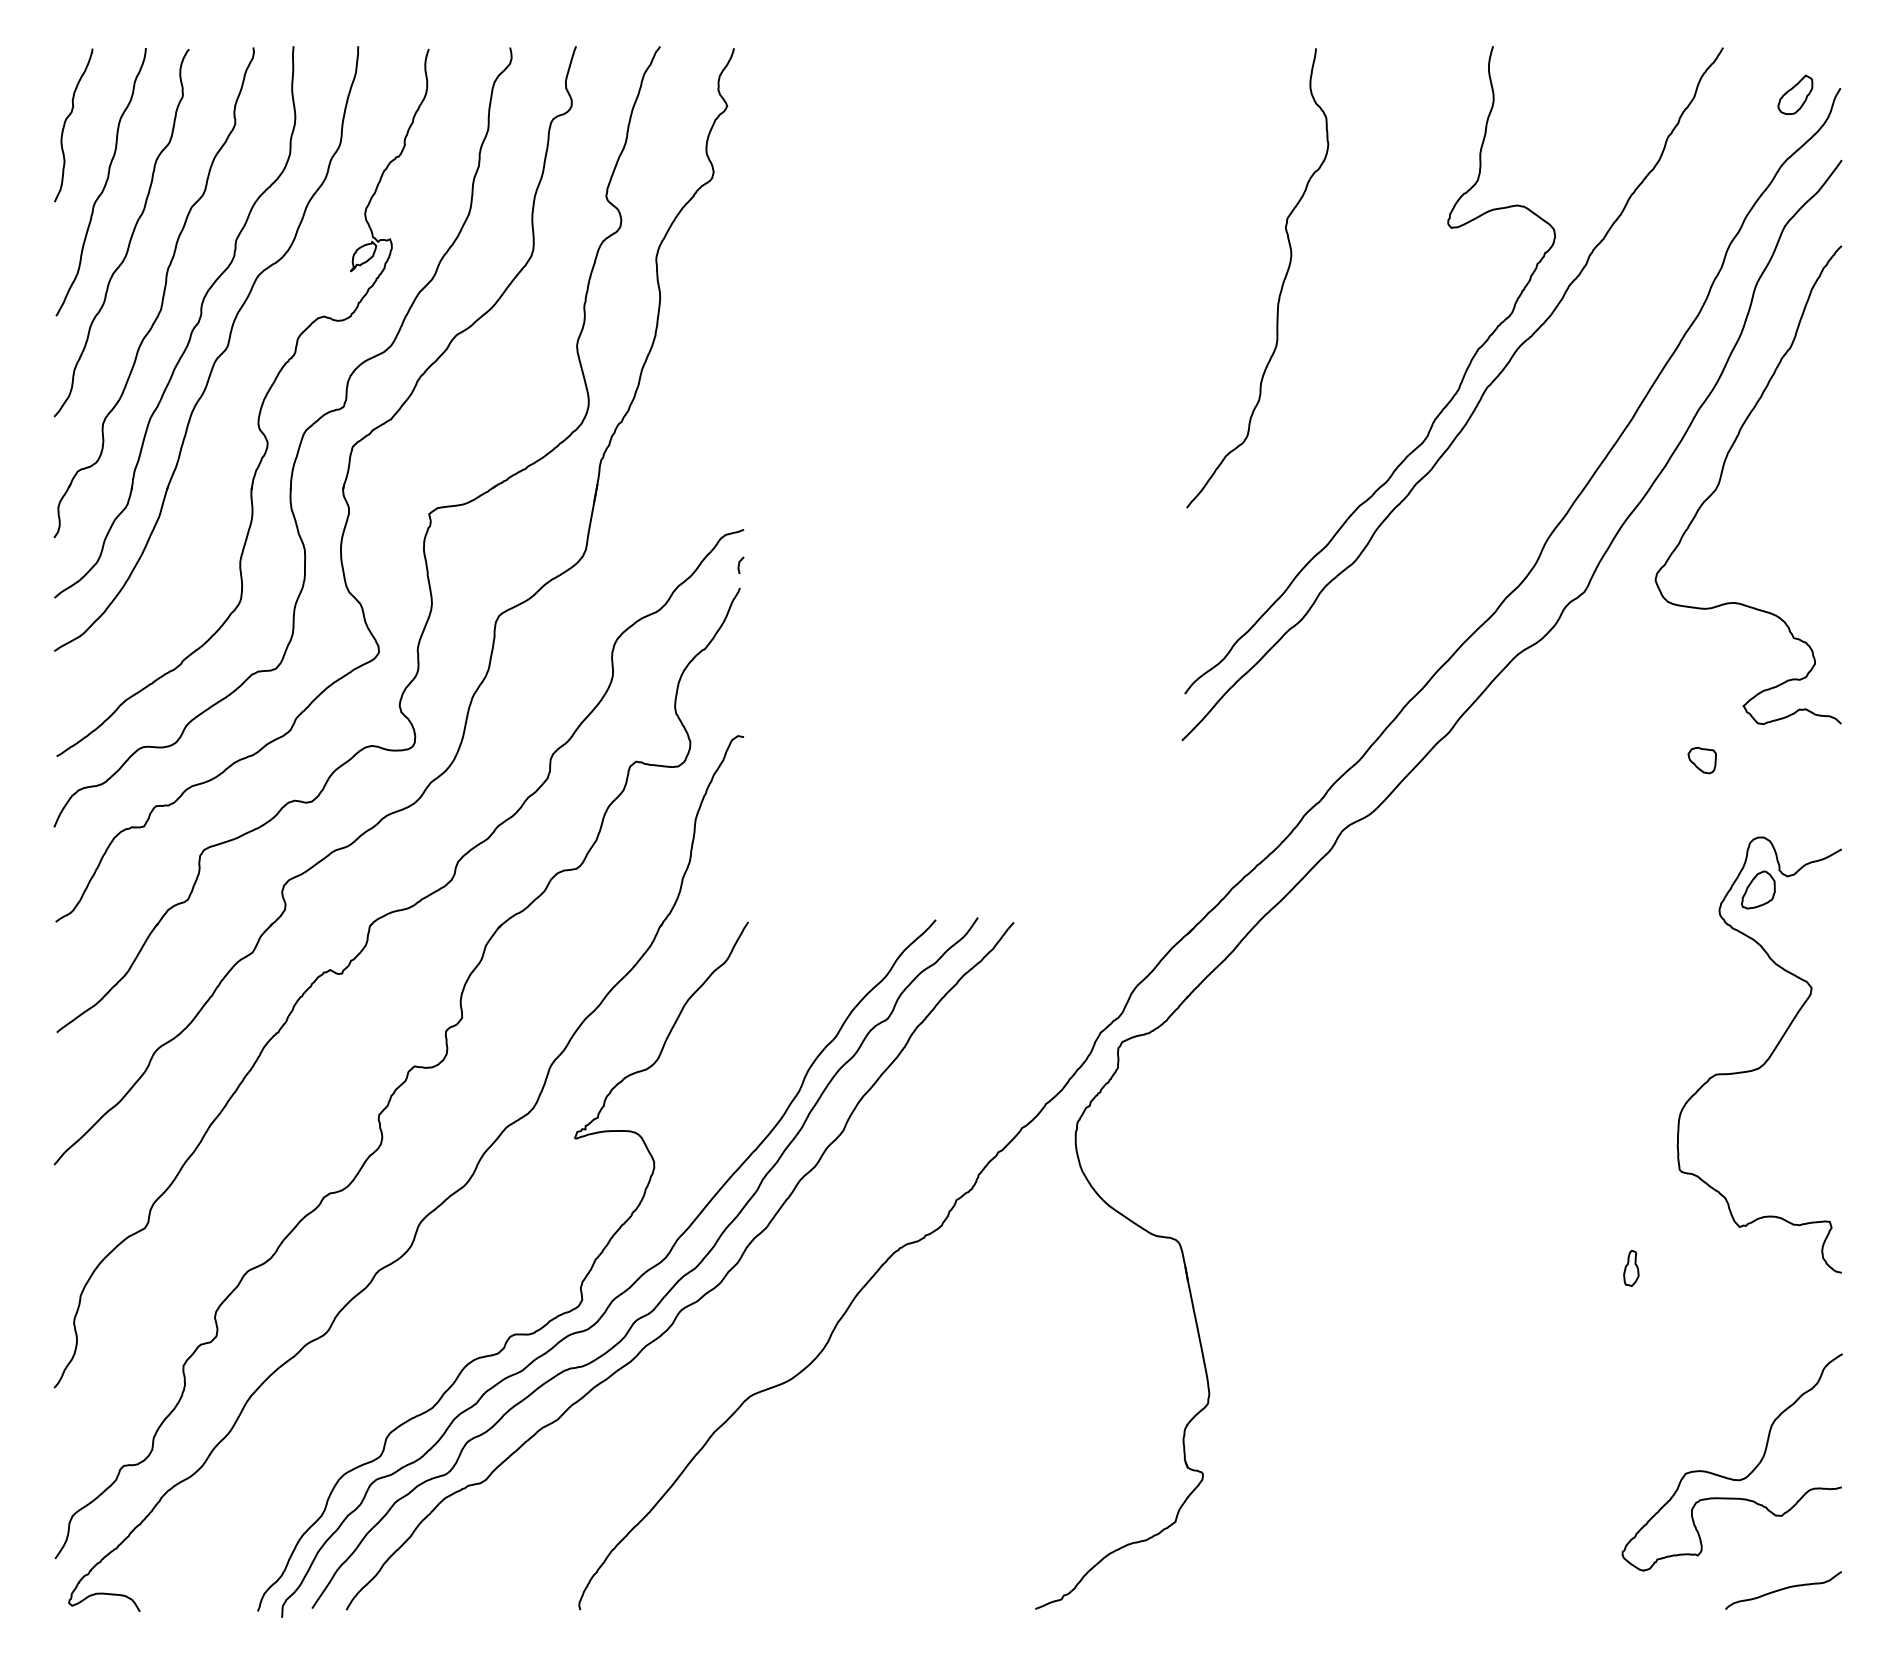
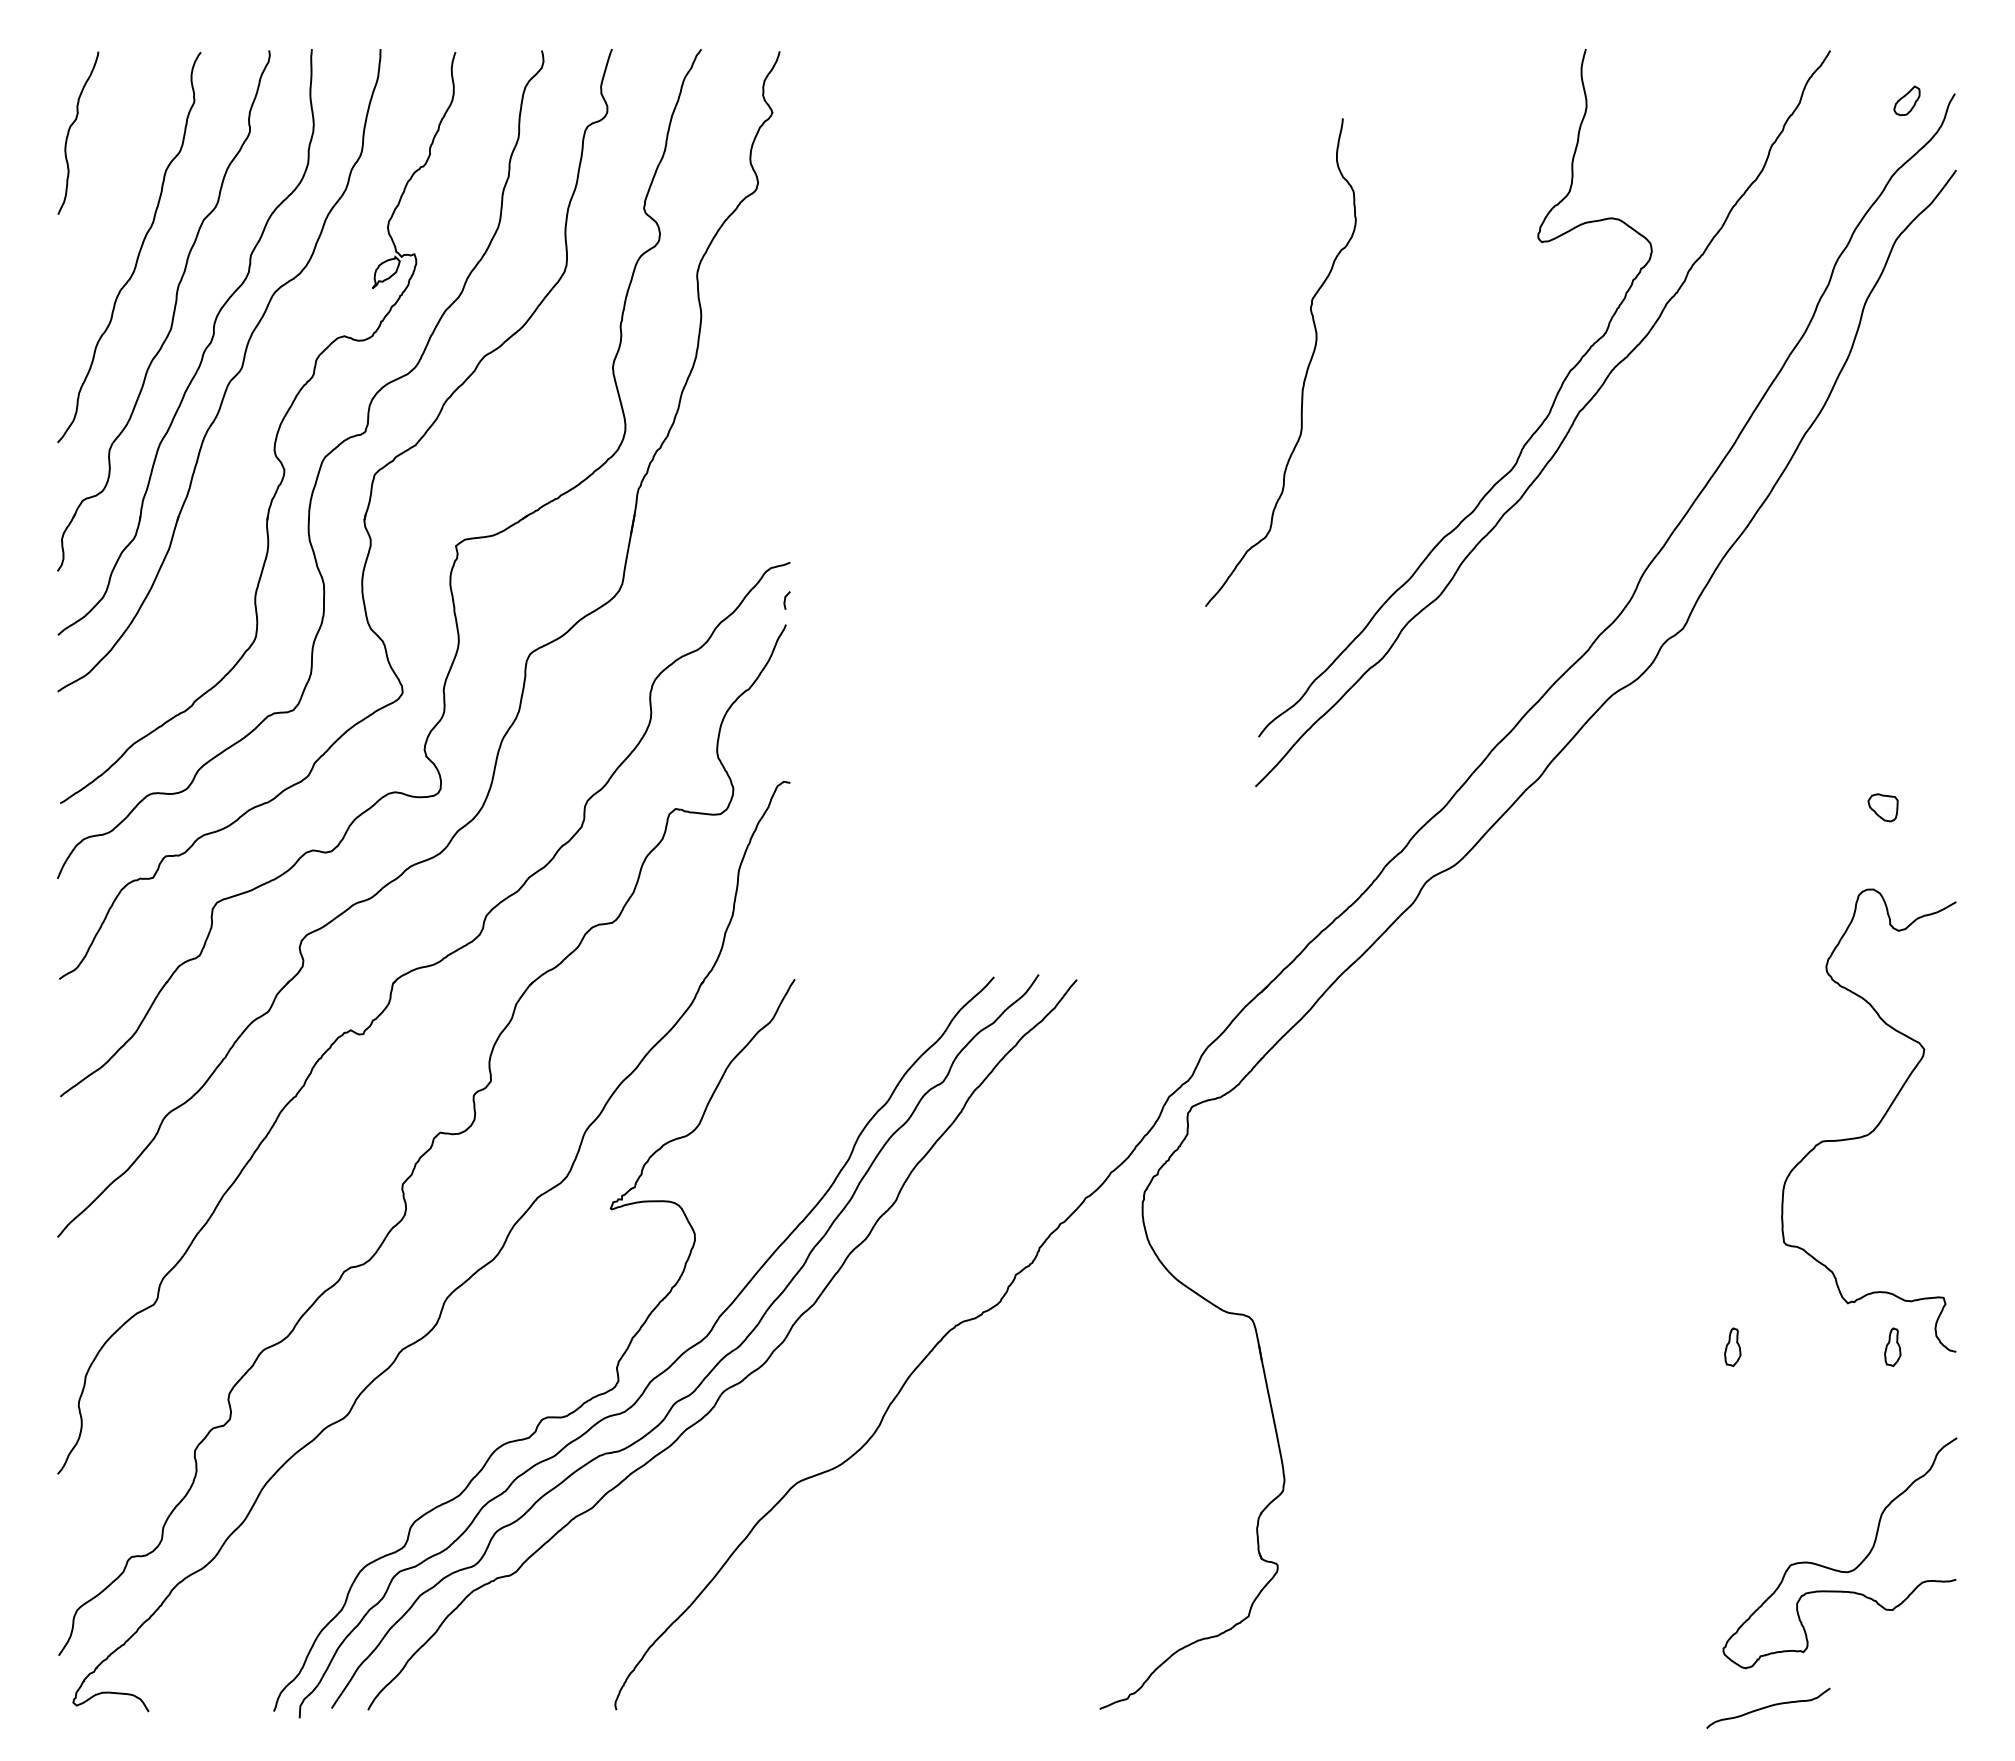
part: (1794, 94) -> (1906, 100), size x0.7
curve: (104, 183) -> (111, 194), removed
curve: (1281, 284) -> (1306, 369), moved
curve: (1721, 478) -> (1828, 508), removed
part: (1701, 760) -> (1882, 807), moved
part: (1758, 889) -> (1867, 944), removed
part: (1781, 1267) -> (1892, 1346), added
curve: (1783, 1589) -> (1768, 1707), moved

